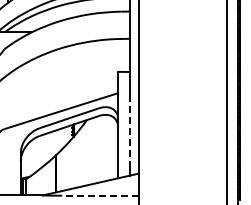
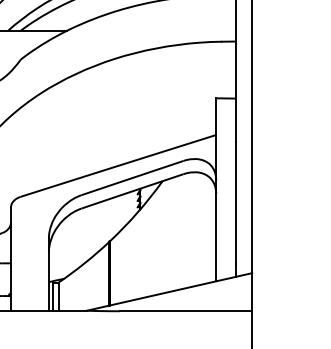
line: (129, 132) -> (235, 202), dashed -> solid
line: (100, 195) -> (185, 310), dashed -> solid

